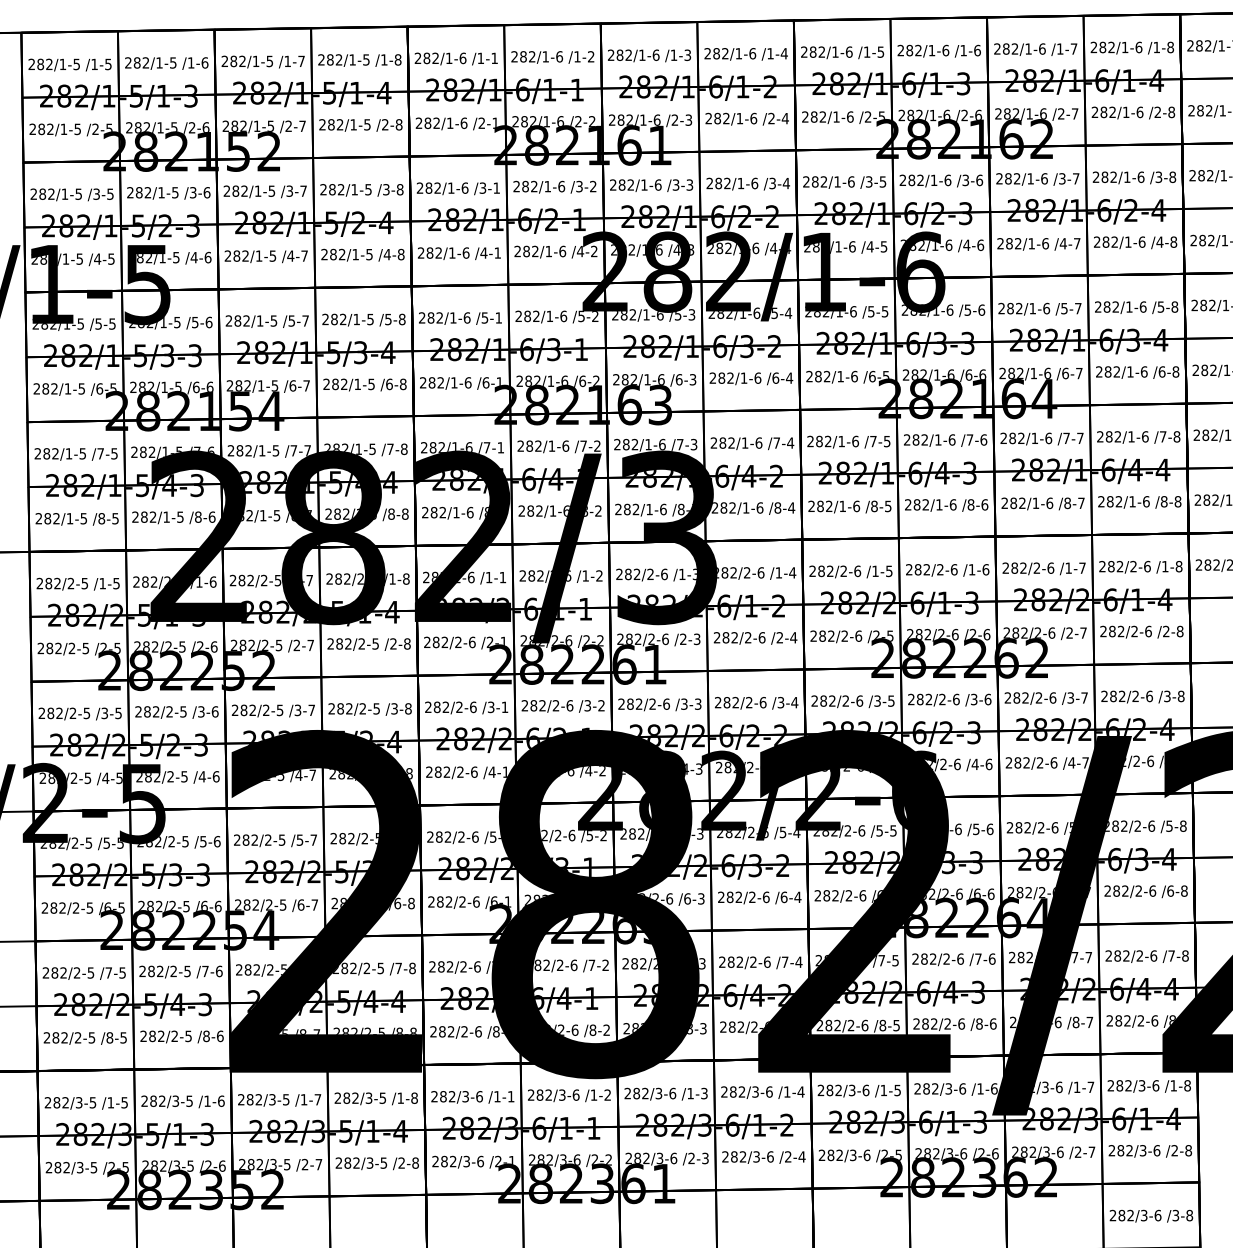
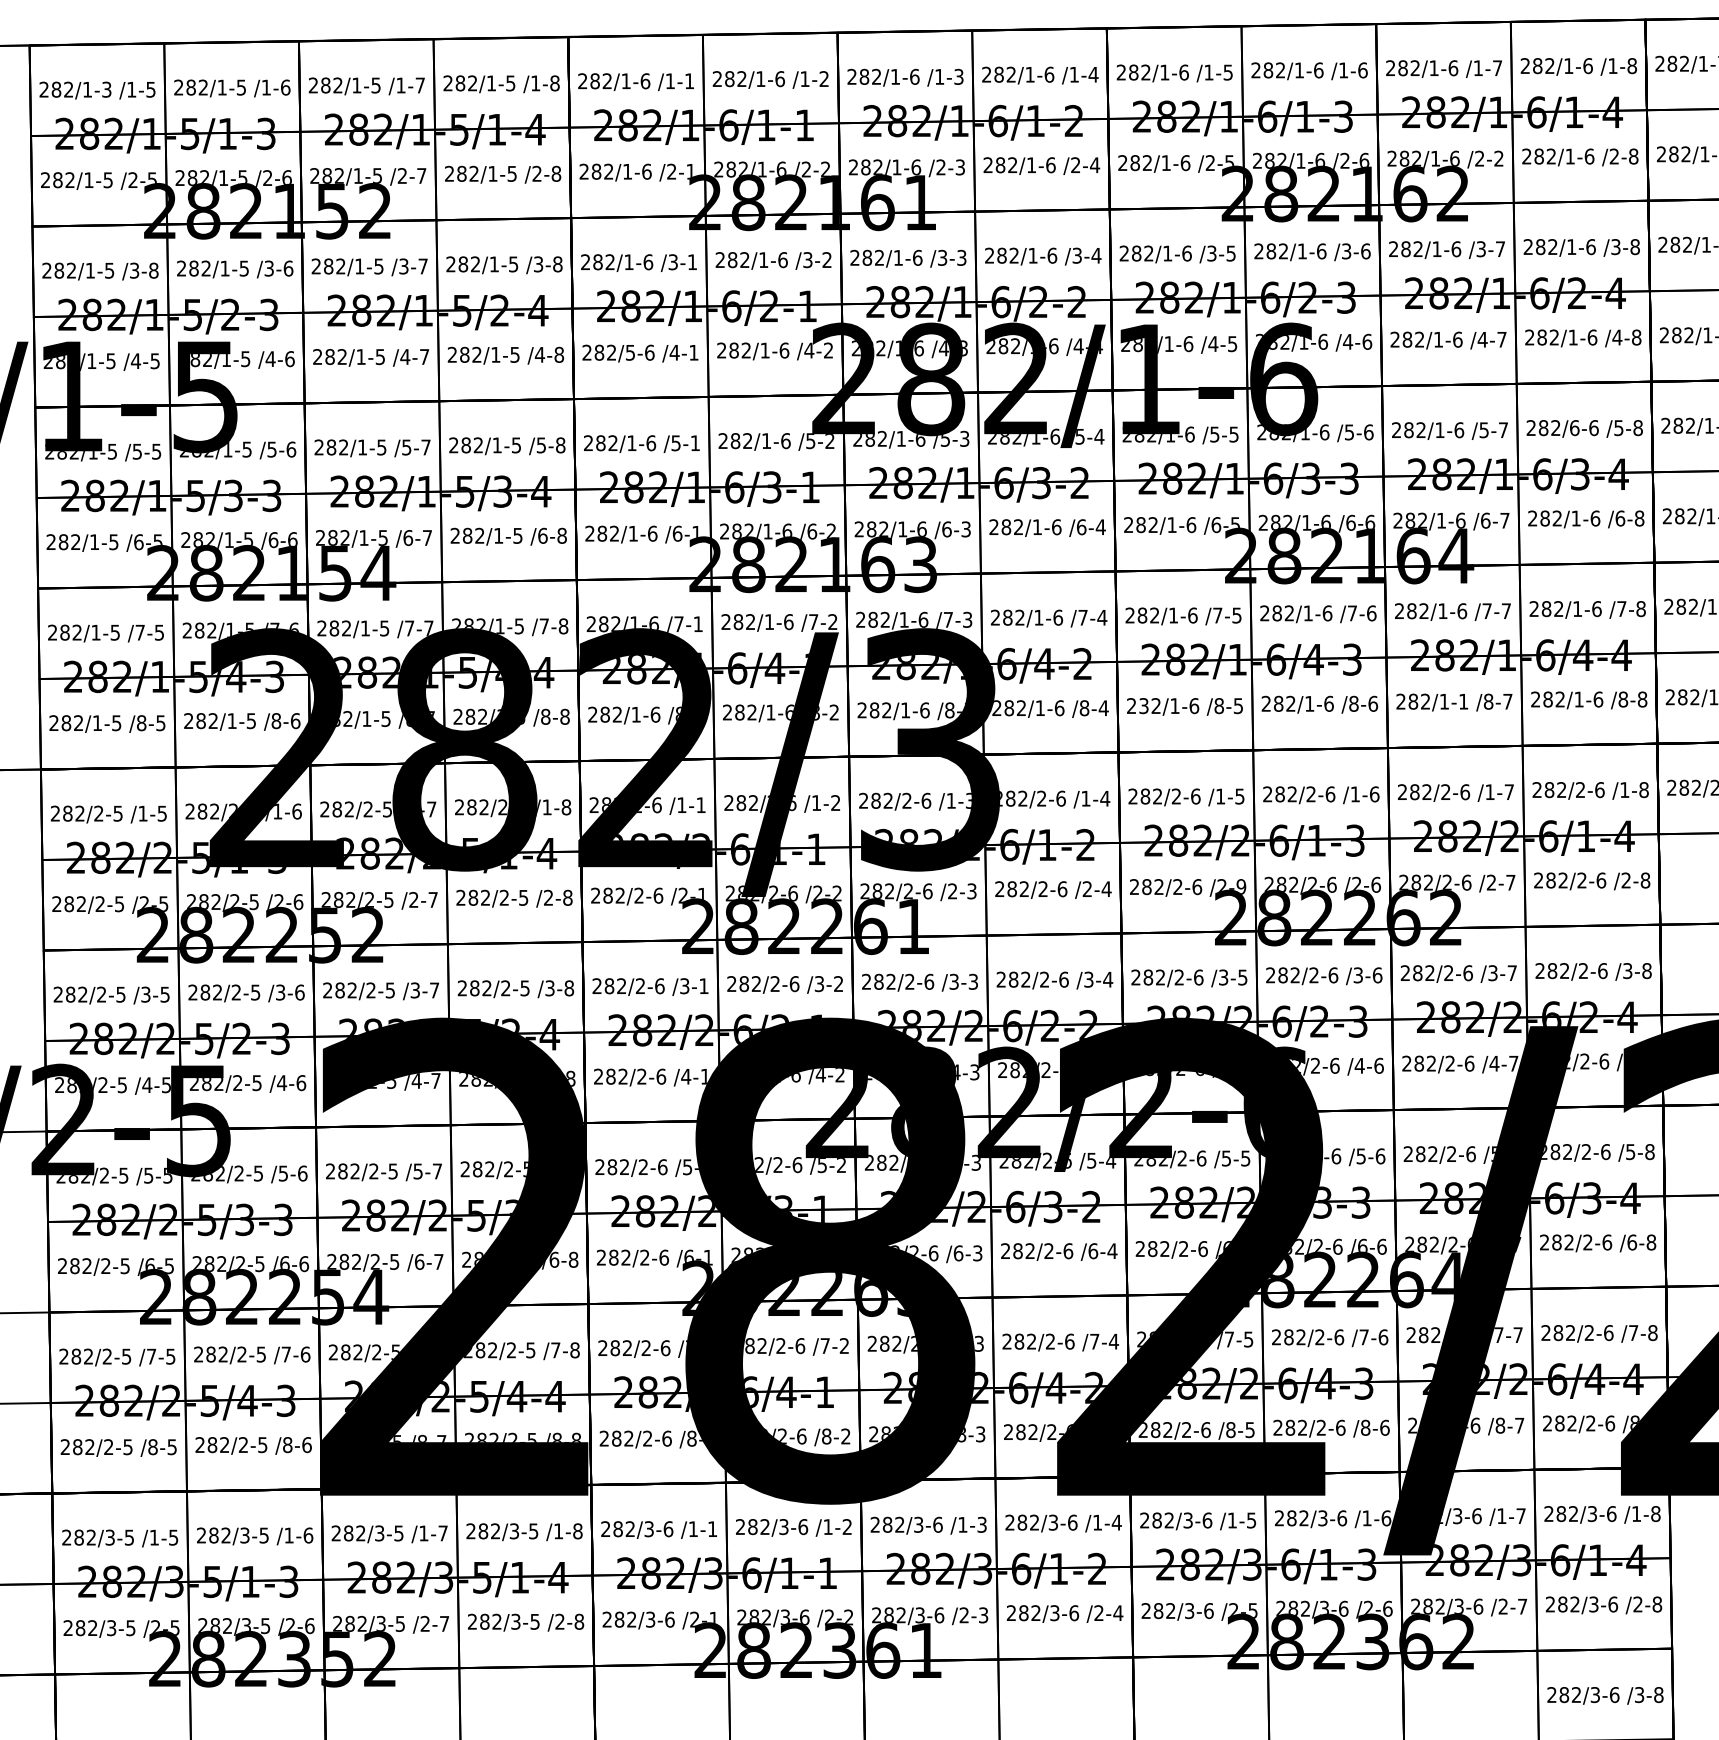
text: (76, 63) -> (106, 88), 282/1-5 -> 282/1-3
text: (1074, 113) -> (1498, 158), /2-7 -> /2-2
text: (110, 194) -> (153, 270), /3-5 -> /3-8
text: (452, 252) -> (630, 352), 282/1-6 -> 282/5-6
text: (1129, 307) -> (1574, 428), 282/1-6 -> 282/6-6
text: (1049, 503) -> (1463, 701), 282/1-6 -> 282/1-1
text: (820, 506) -> (1143, 706), 282/1-6 -> 232/1-6
text: (890, 635) -> (1241, 886), /2-5 -> /2-9

